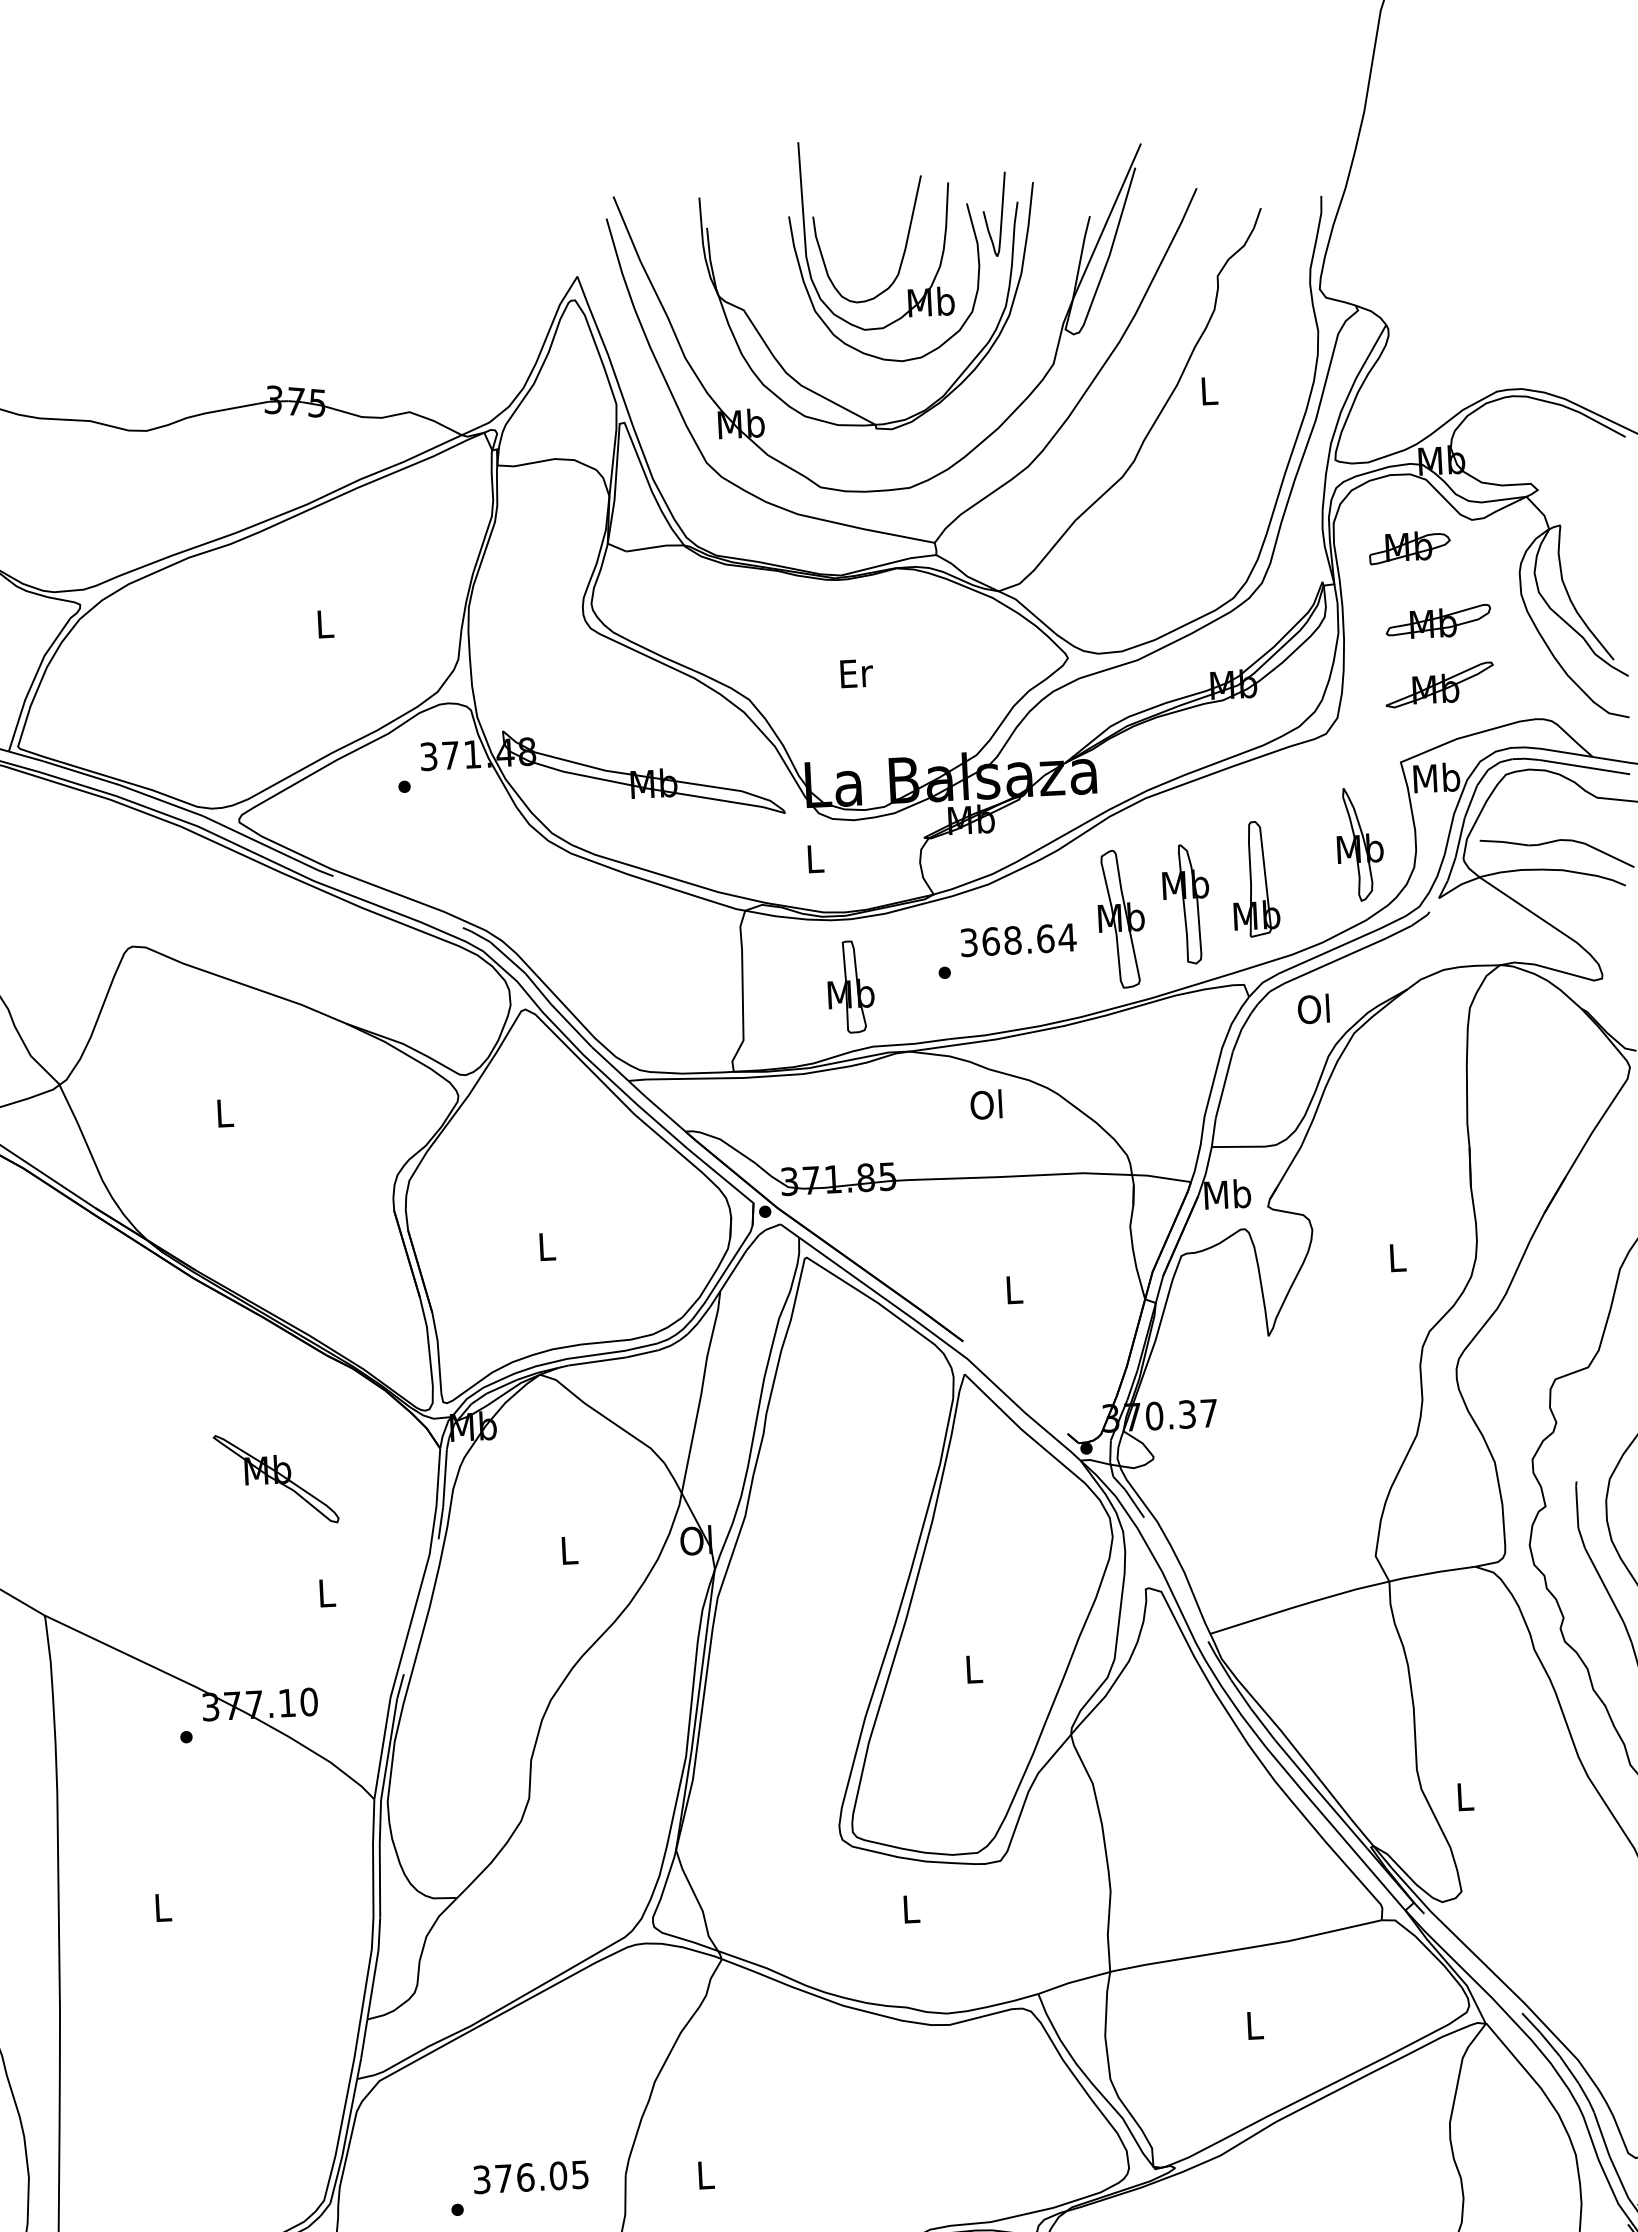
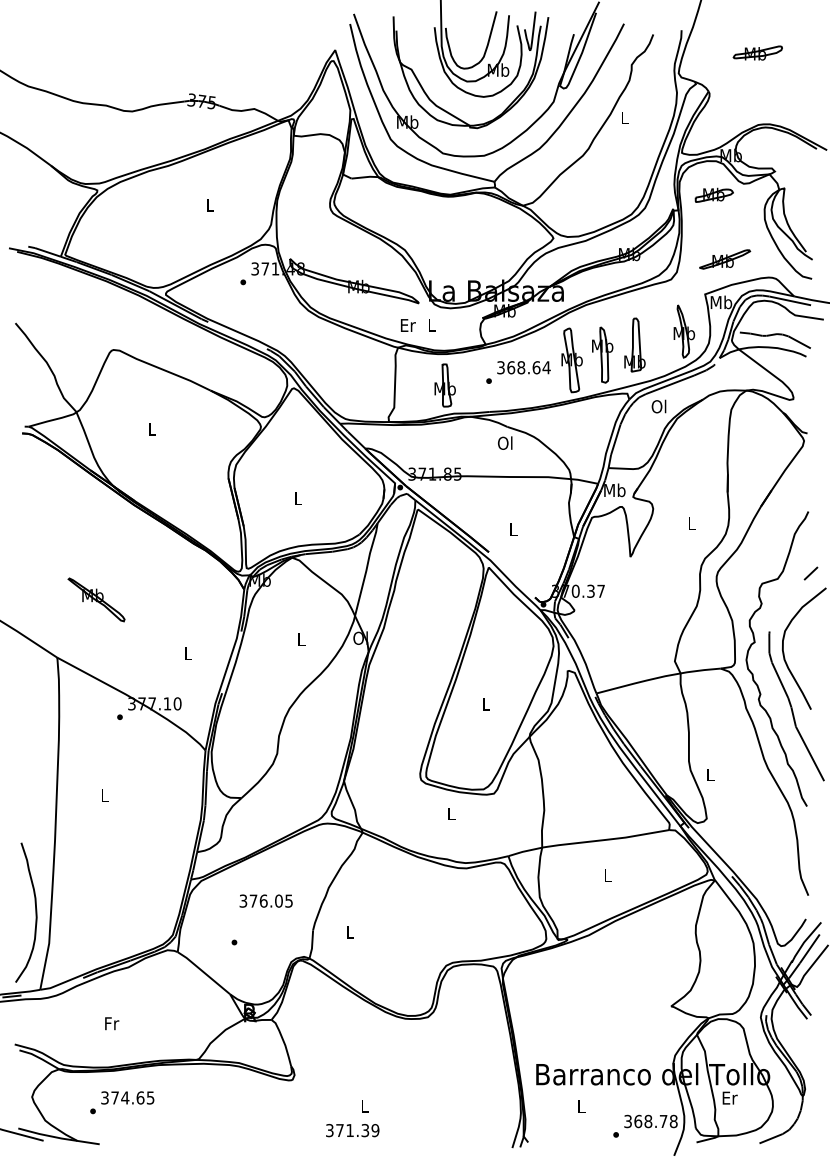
part: (1437, 620) -> (757, 52), moved
text: (857, 673) -> (408, 325), moved
part: (275, 1478) -> (96, 599), moved
text: (529, 2175) -> (265, 900), moved

